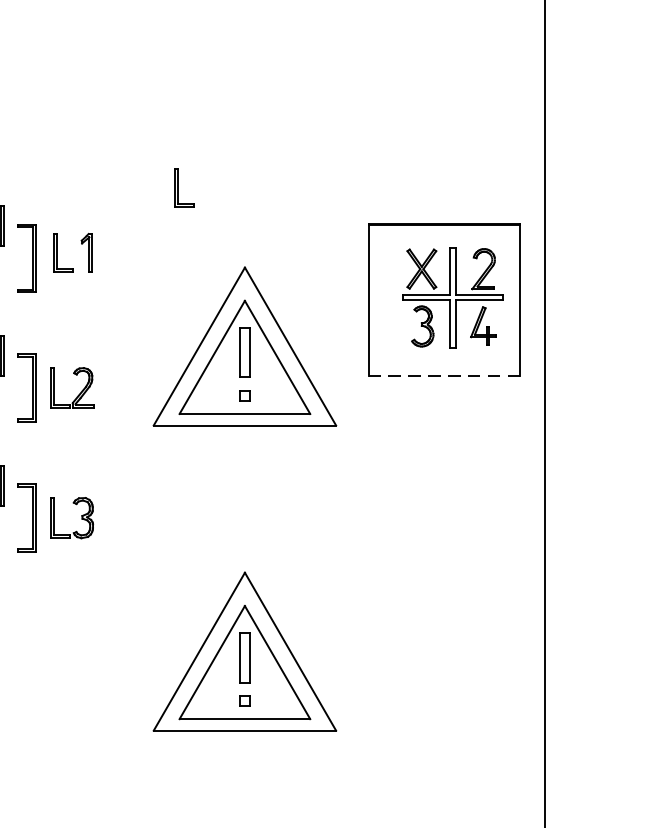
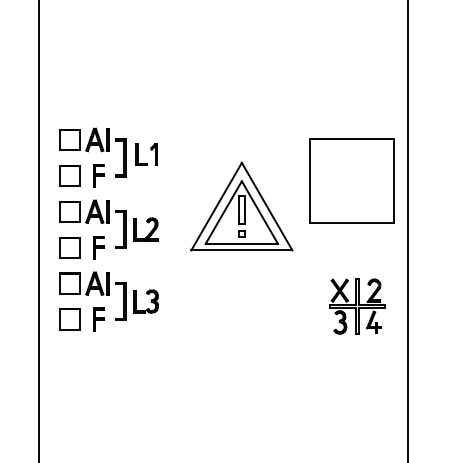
part: (184, 187) -> (208, 118), removed
part: (453, 297) -> (357, 306), moved
line: (444, 375) -> (352, 222), dashed -> solid
part: (244, 651) -> (241, 375), removed

